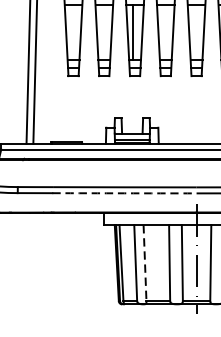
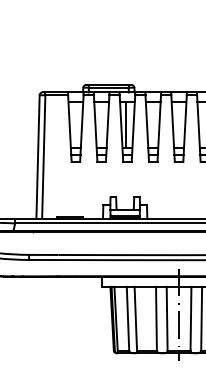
arc: (124, 193) -> (118, 260), dashed -> solid
line: (144, 262) -> (135, 318), dashed -> solid

